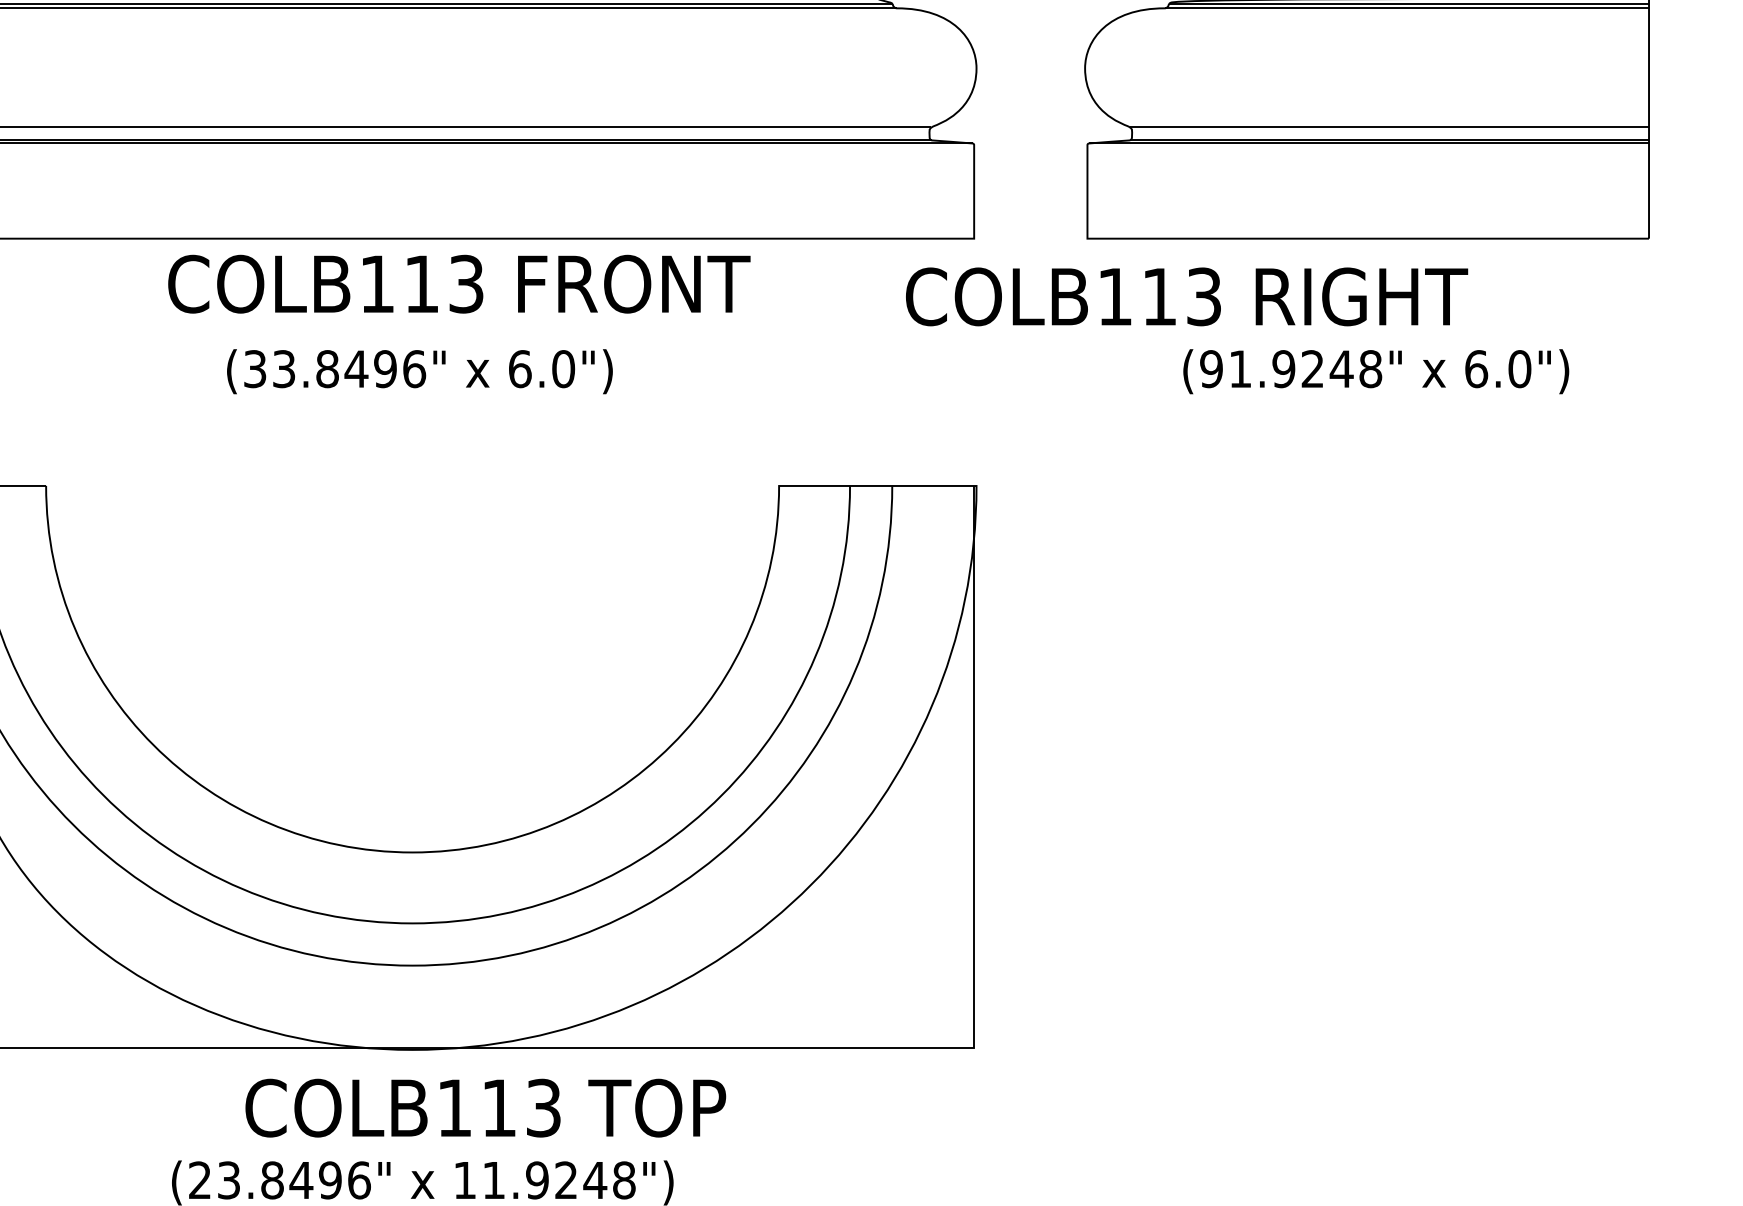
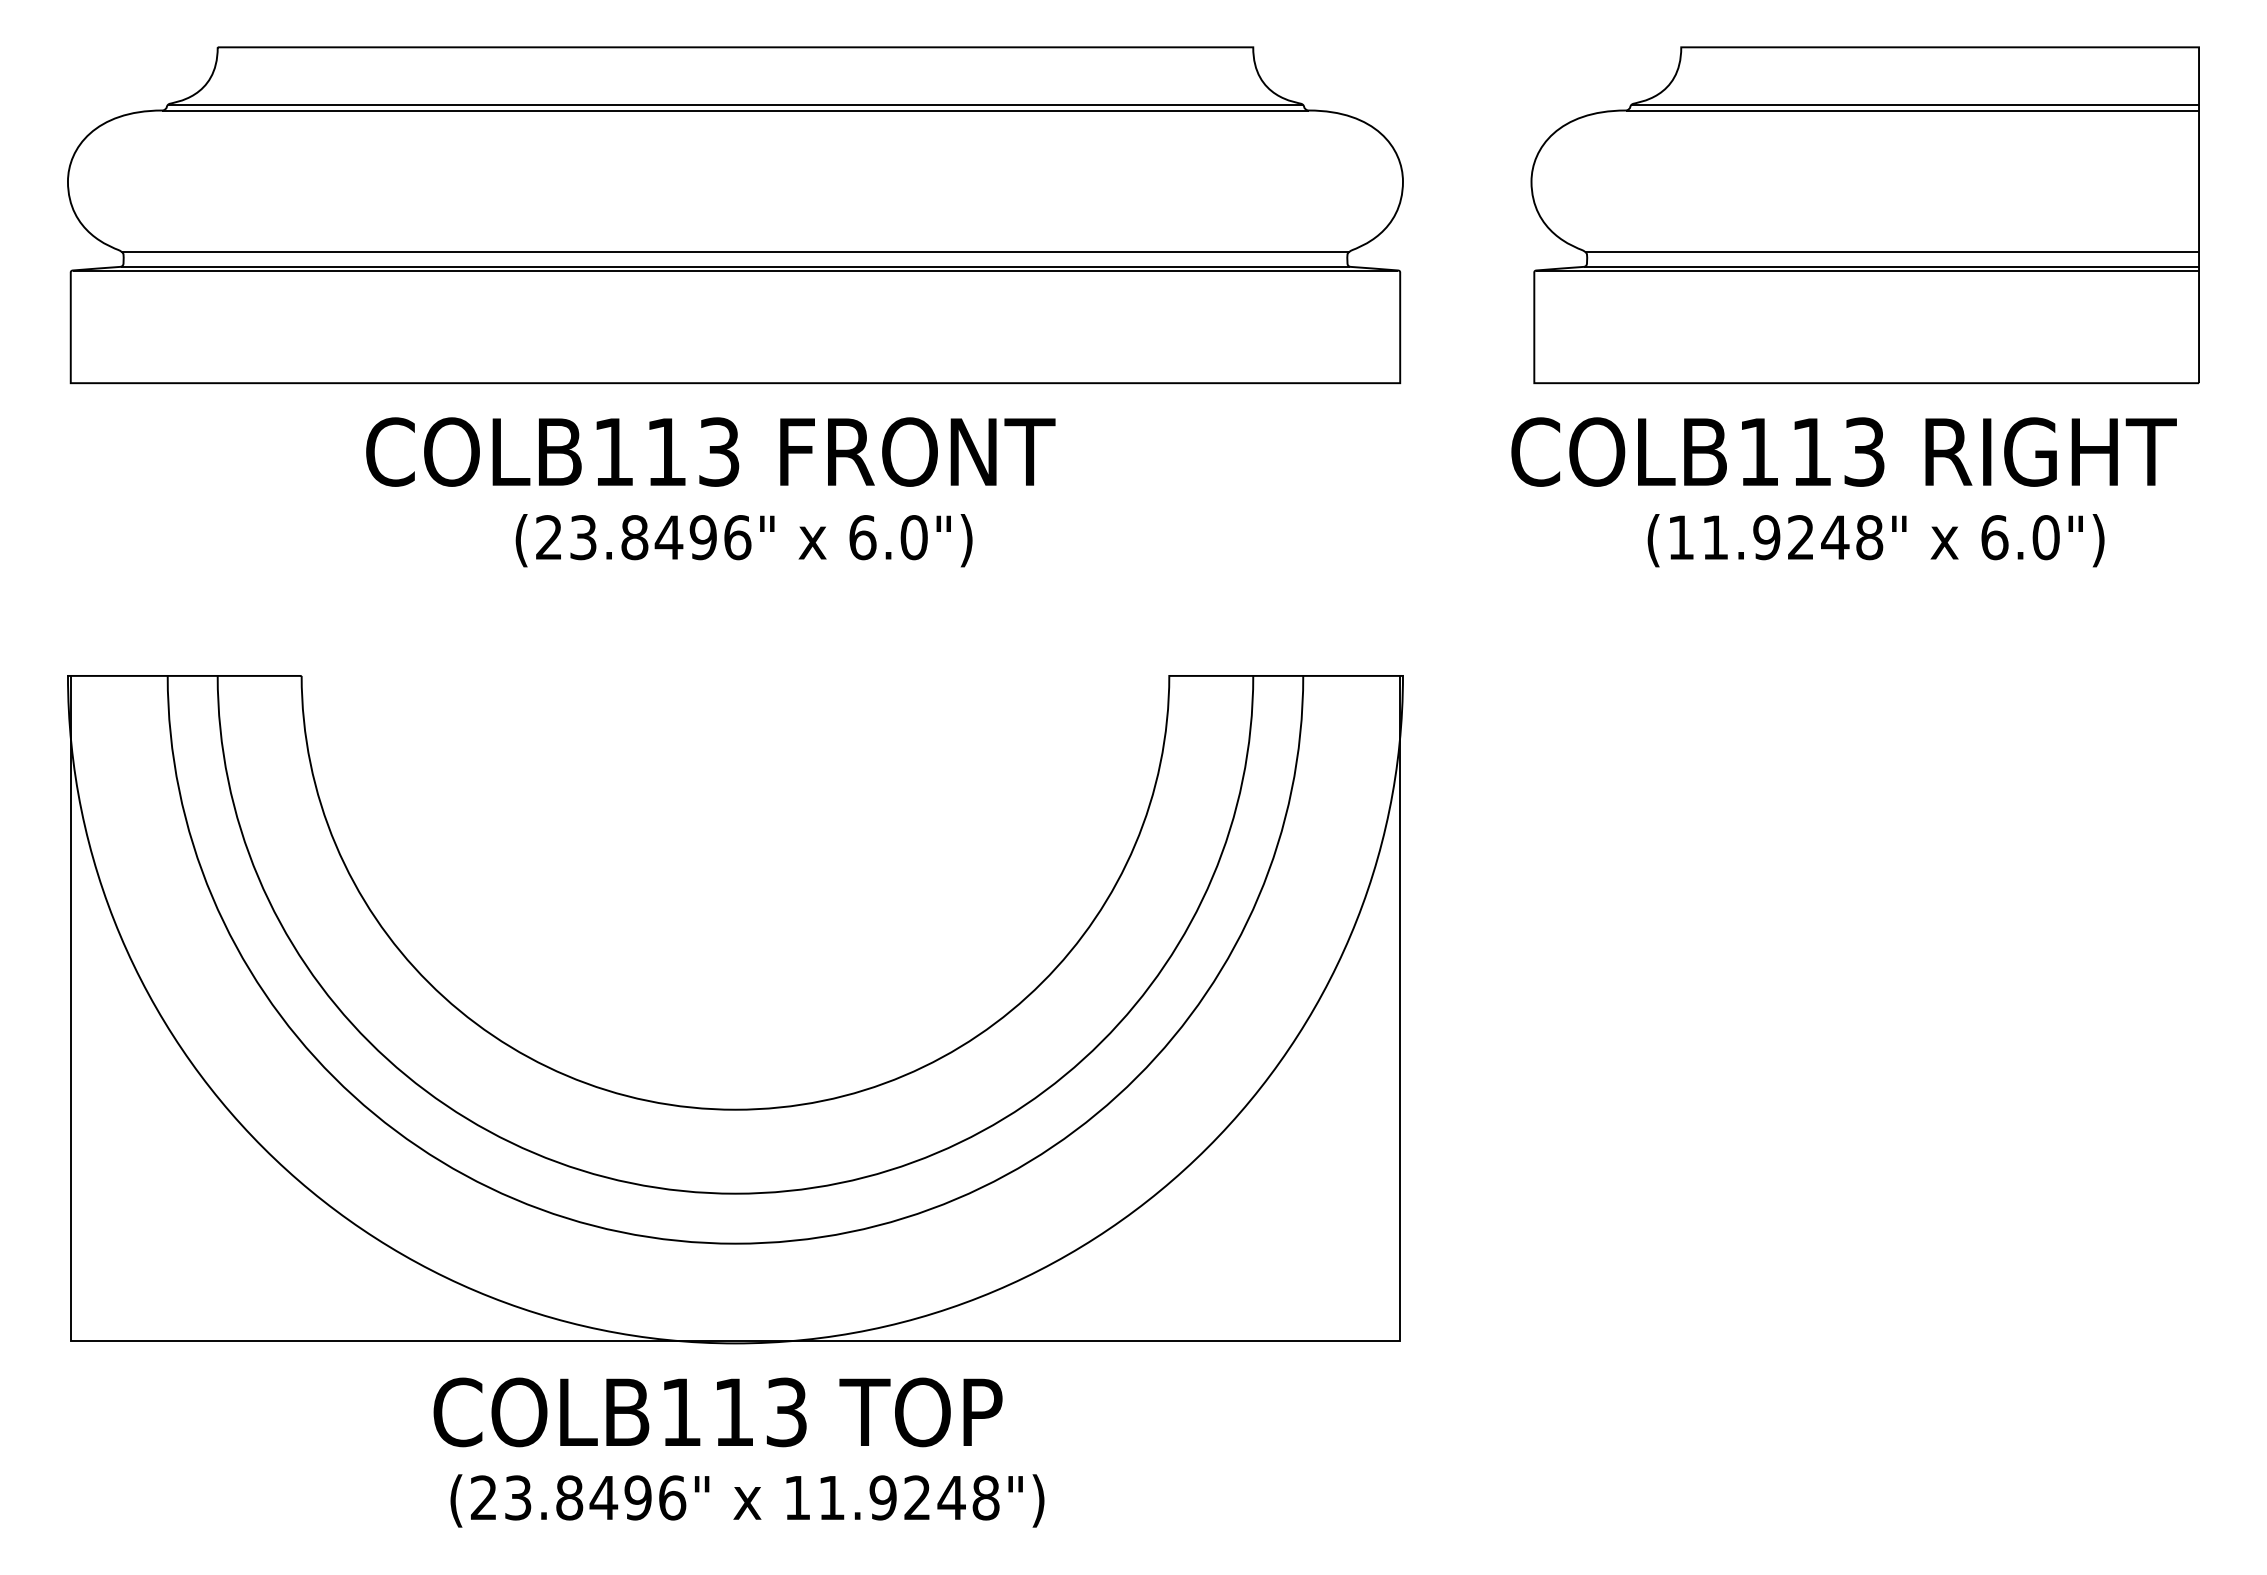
text: (459, 283) -> (710, 451), moved
text: (1186, 296) -> (1843, 451), moved
text: (255, 369) -> (549, 537), (33.8496" -> (23.8496"
text: (1210, 369) -> (1680, 537), (91.9248" -> (11.9248"
text: (485, 1108) -> (717, 1412), moved

